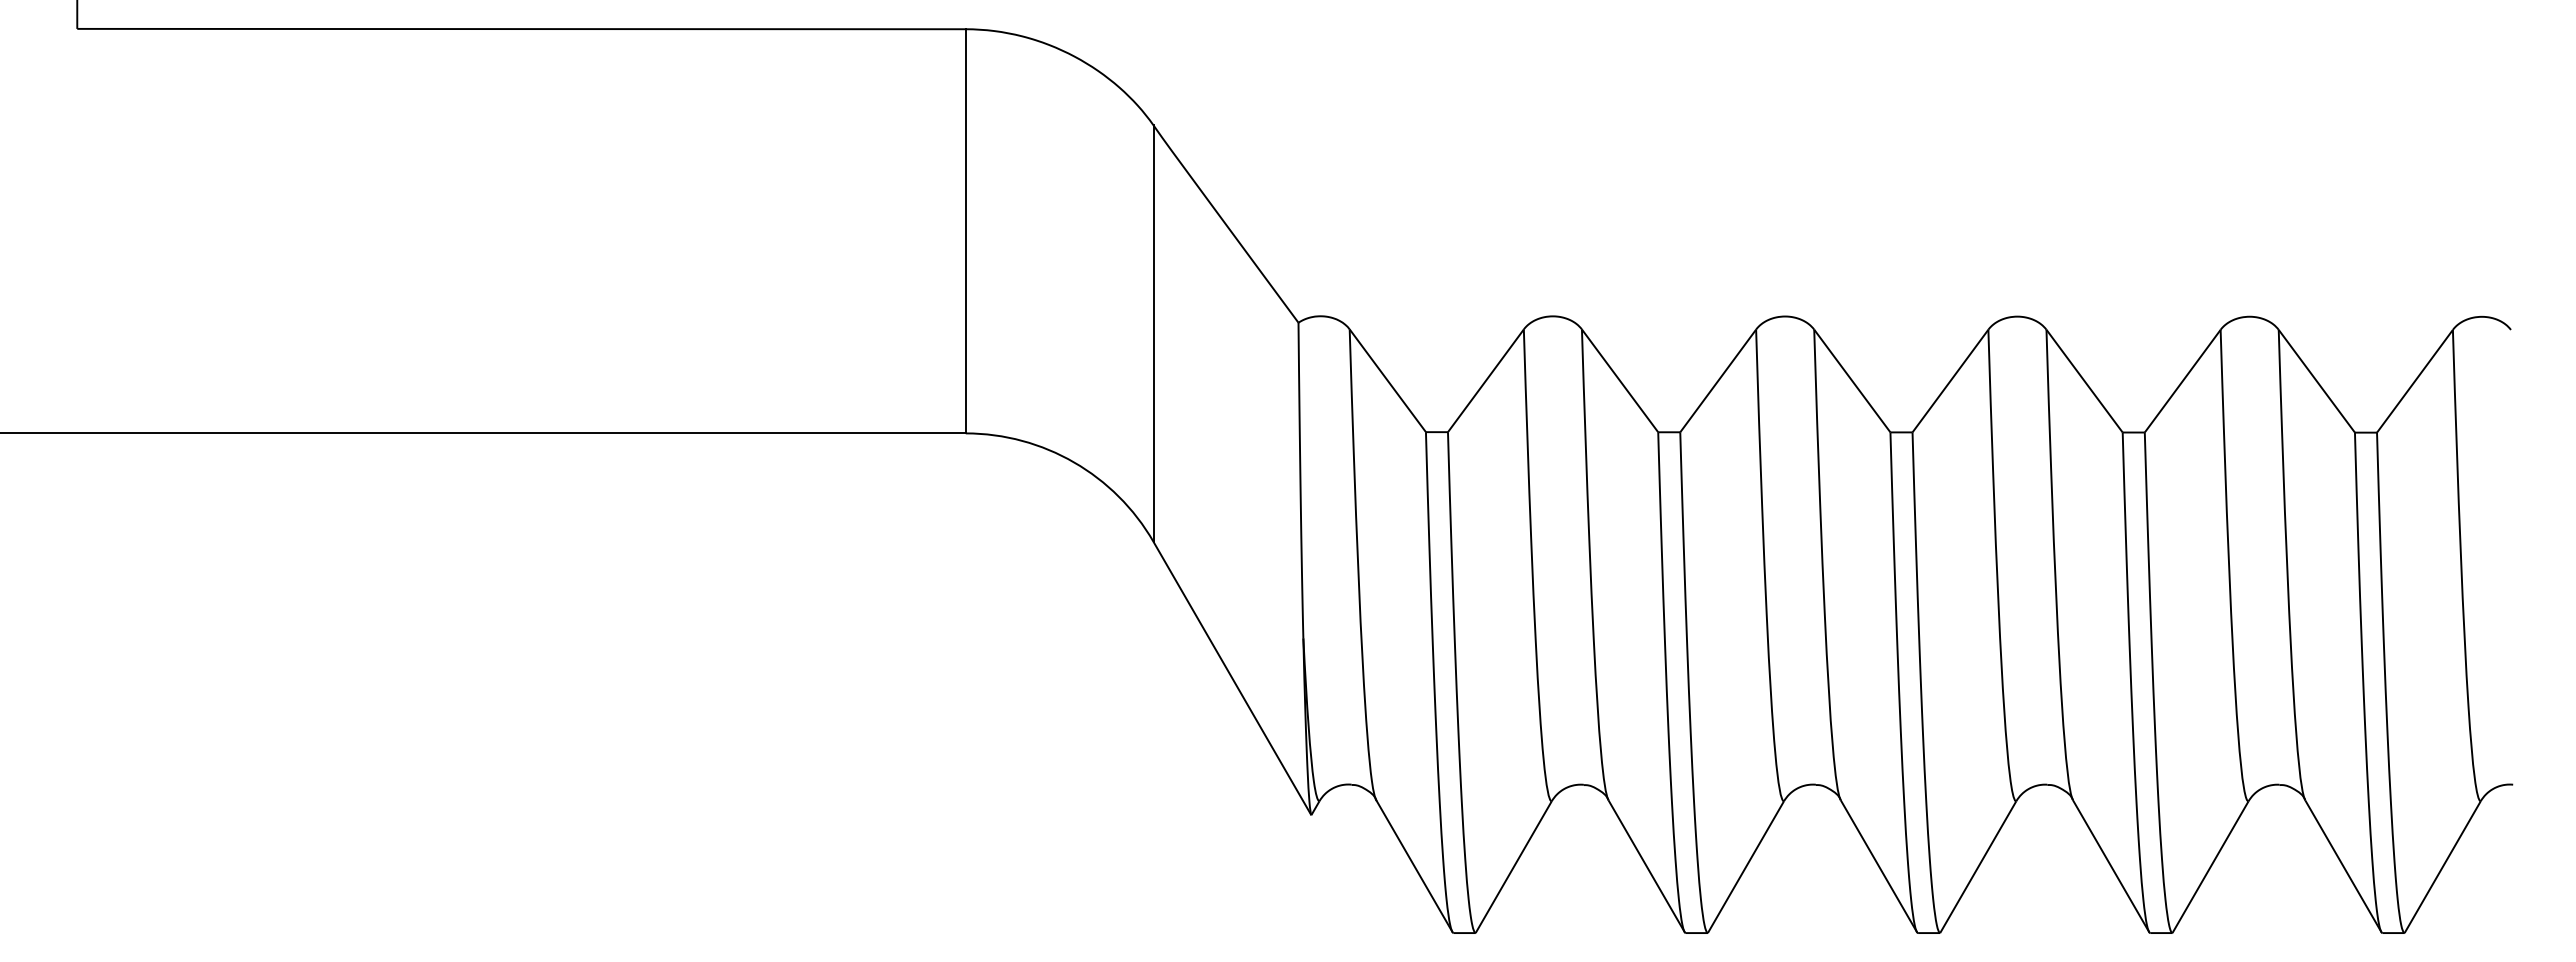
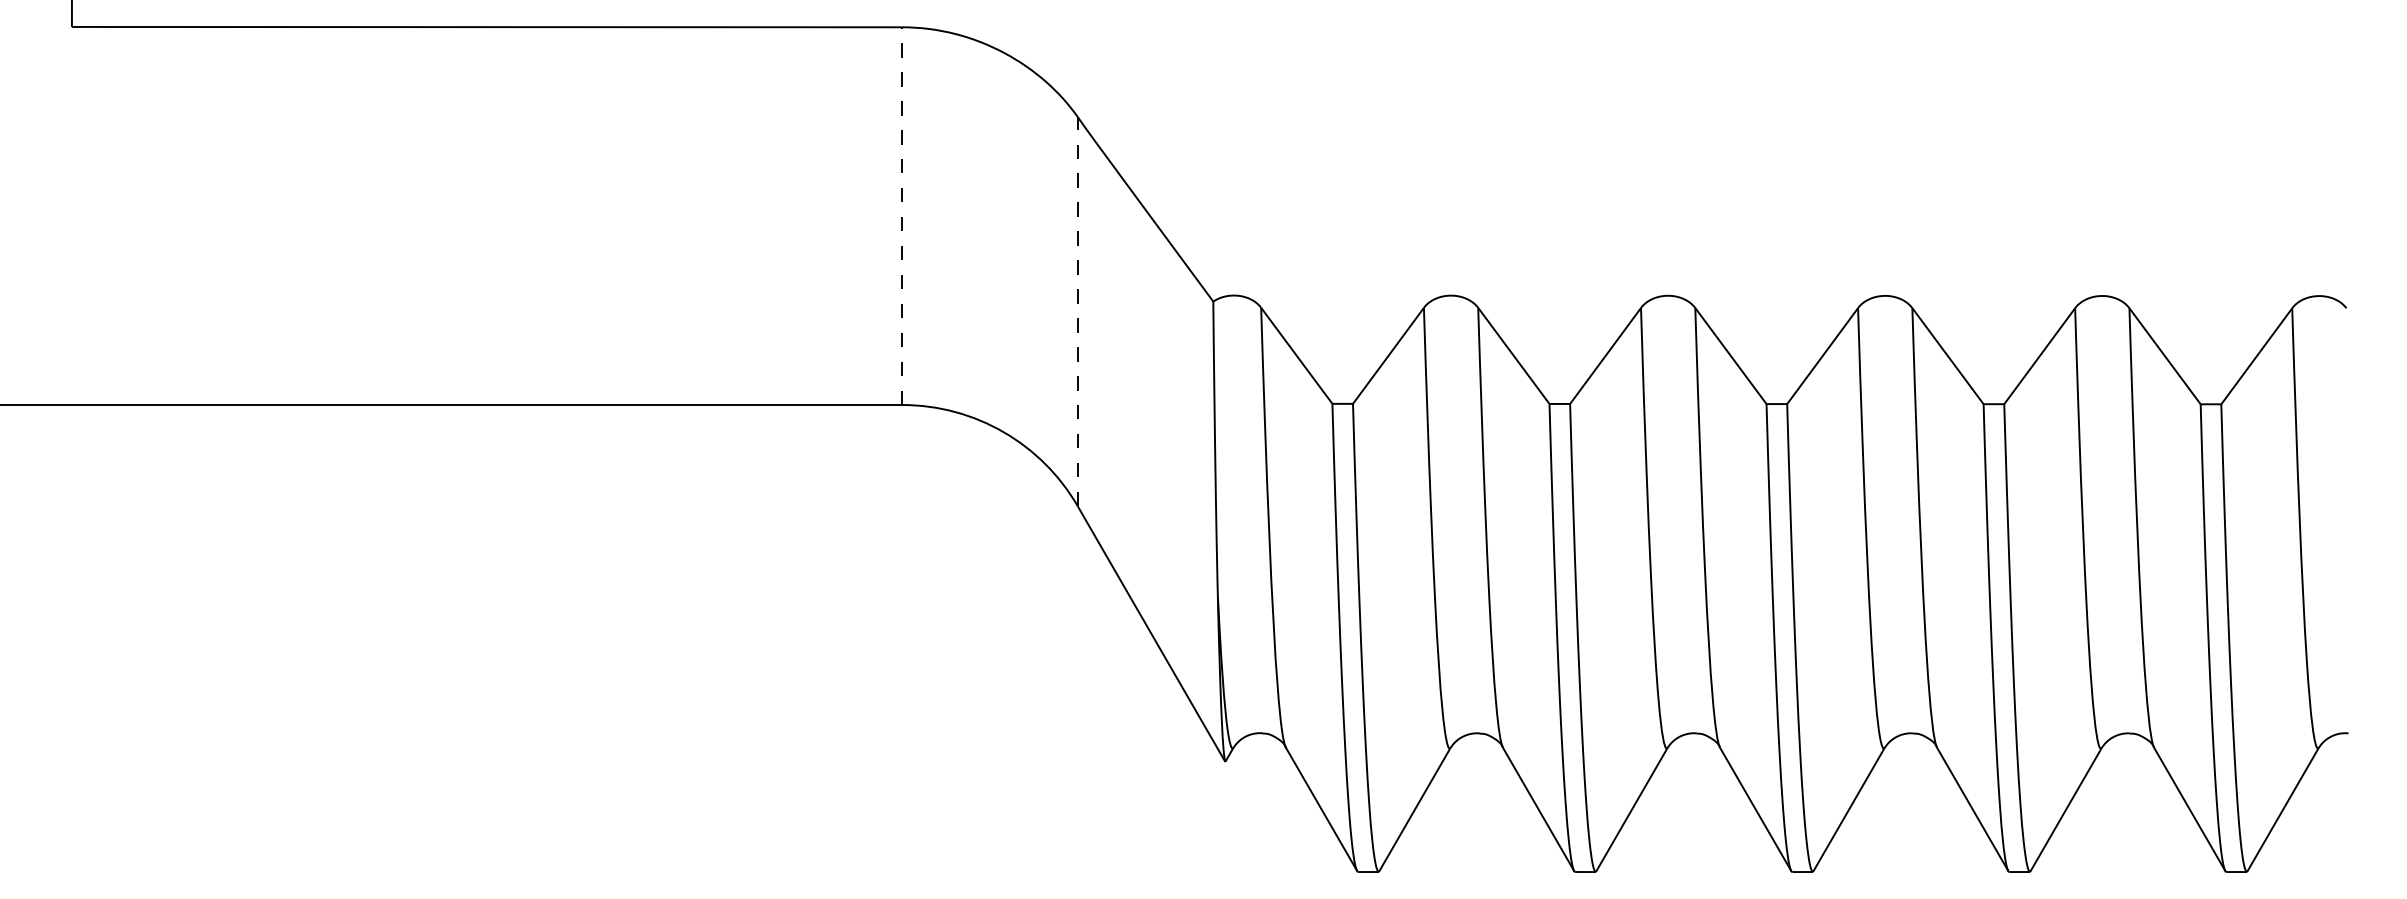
line: (965, 230) -> (902, 215), solid -> dashed
line: (1153, 333) -> (1077, 311), solid -> dashed

